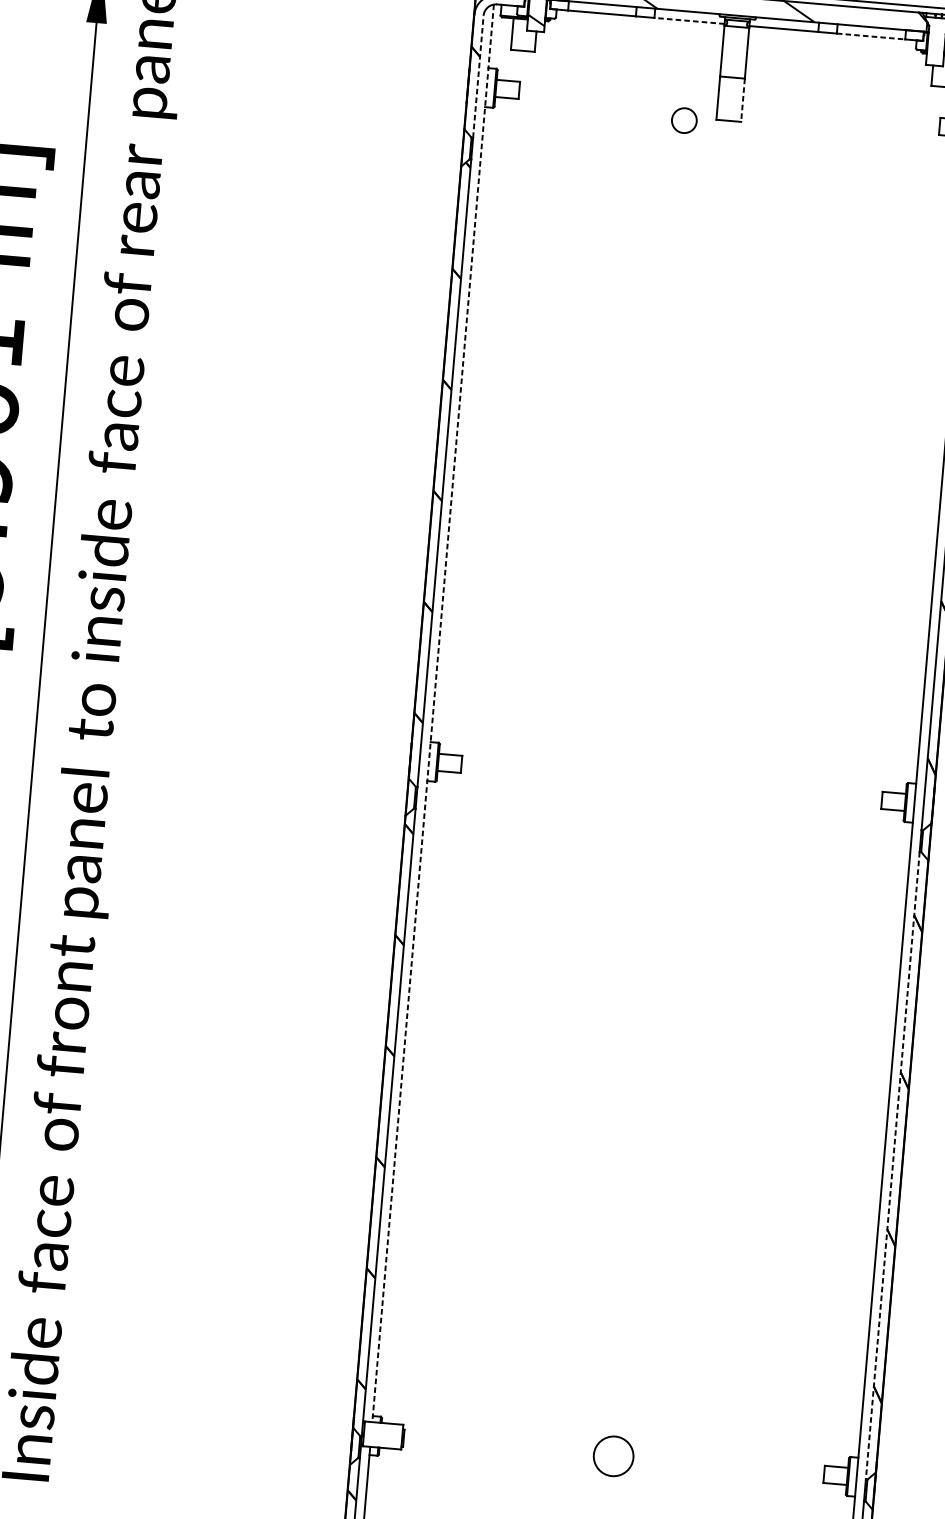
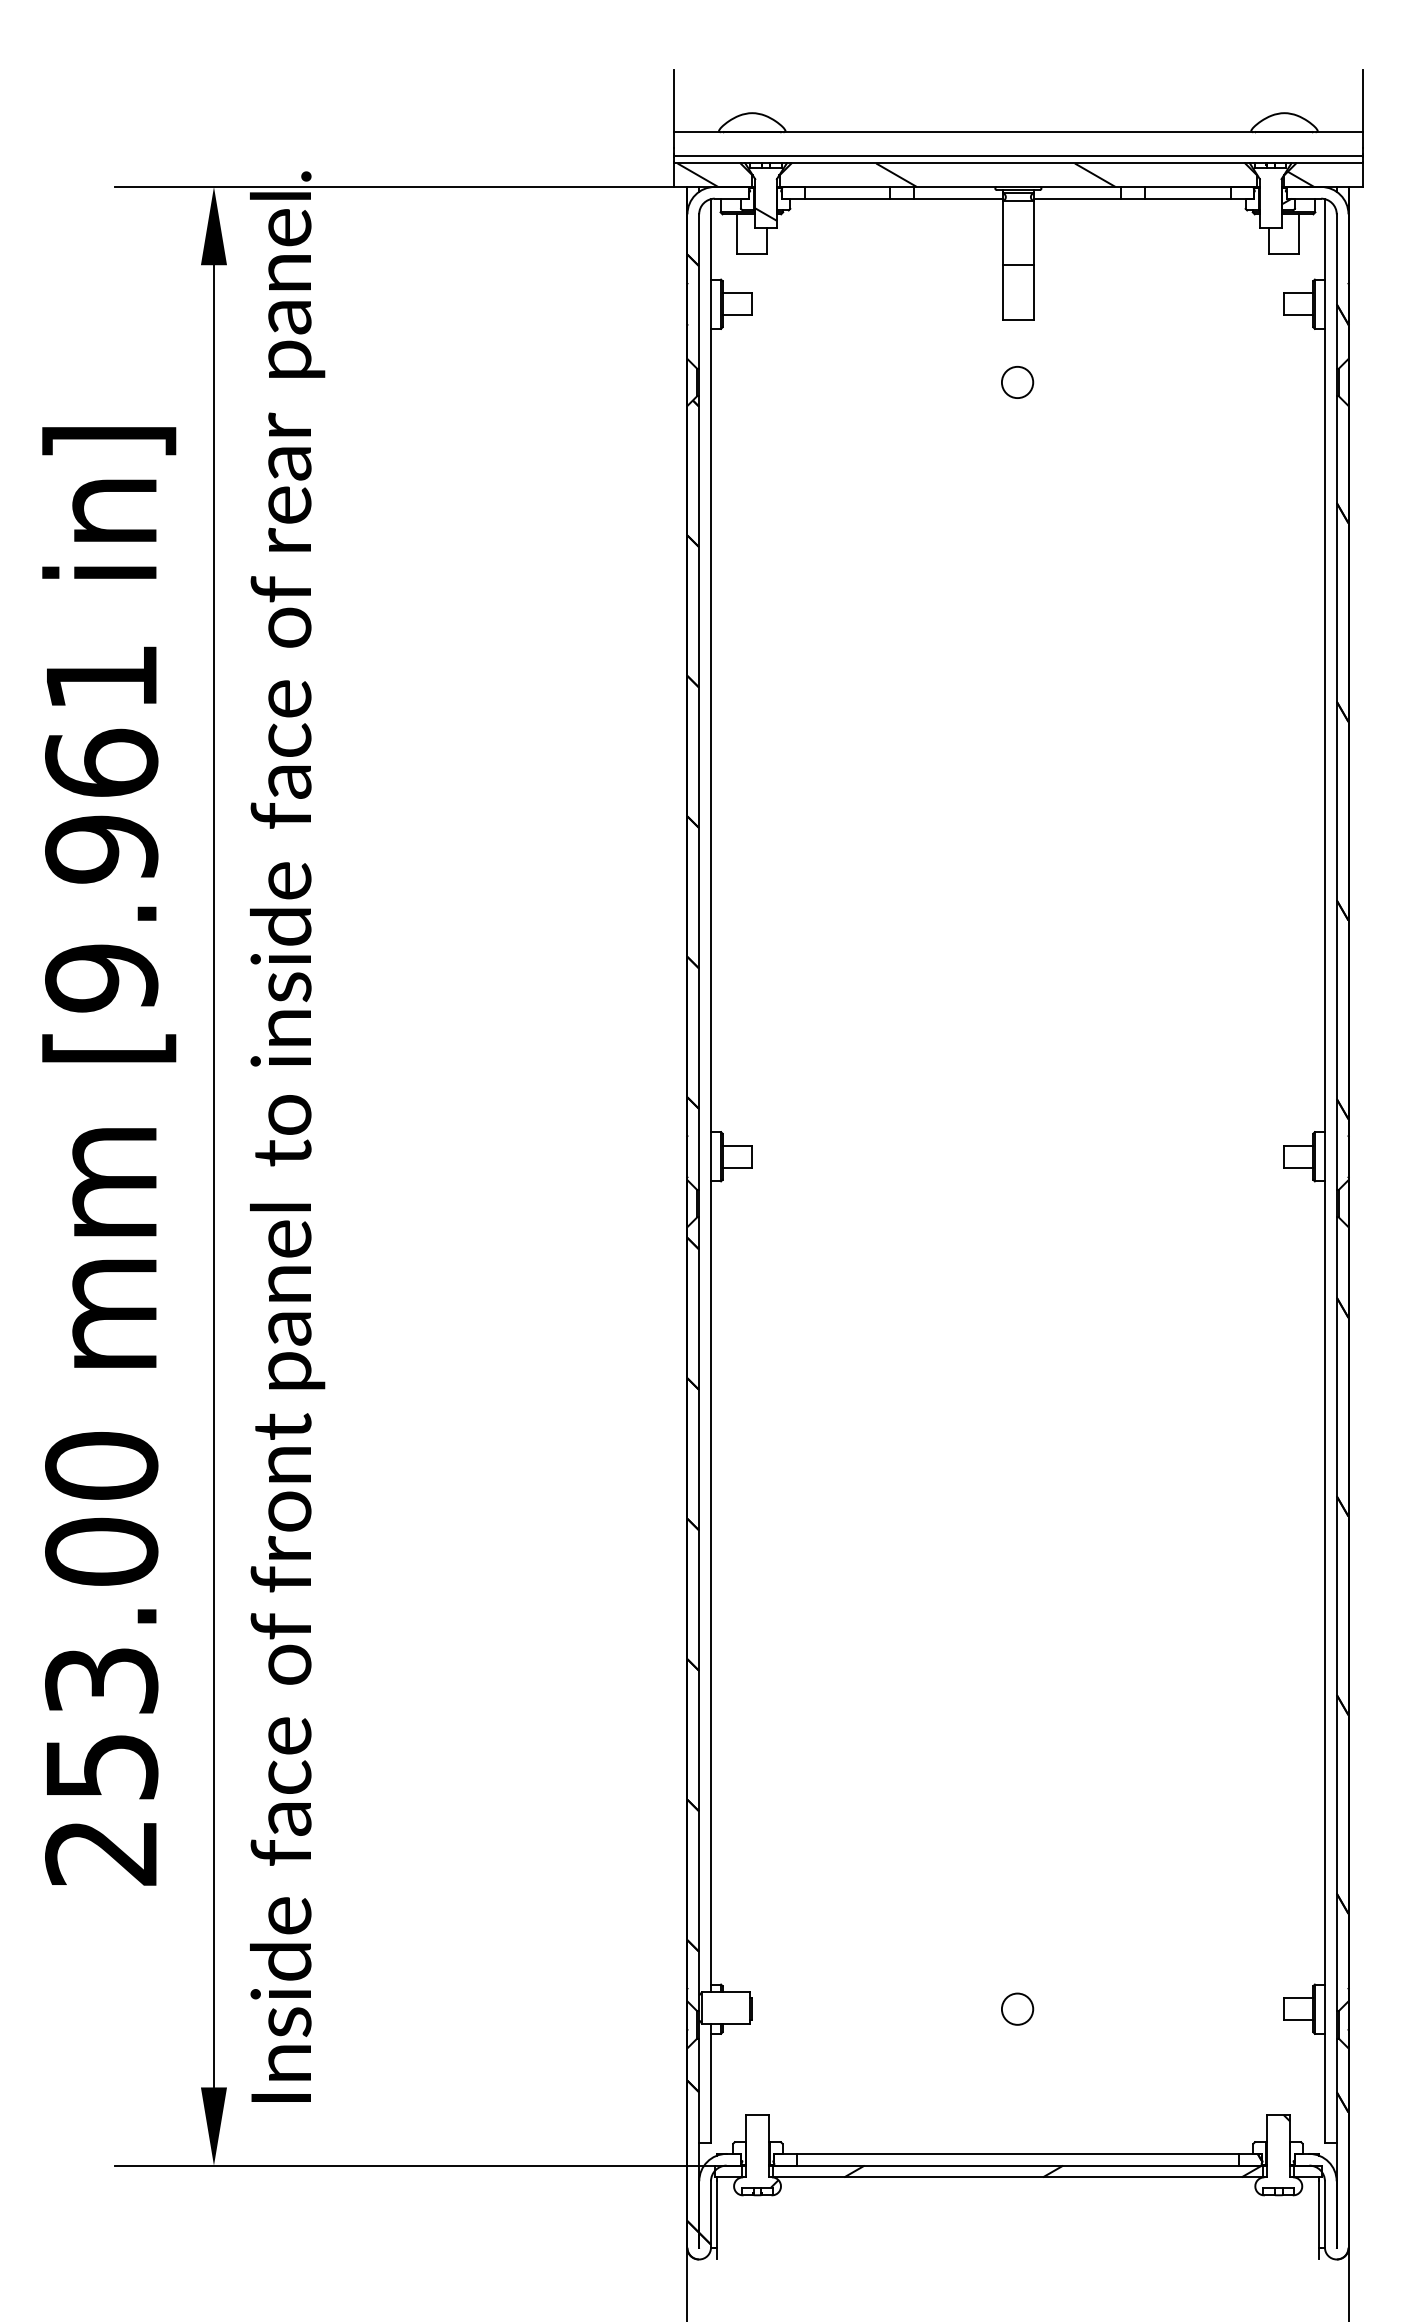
line: (688, 20) -> (957, 198), dashed -> solid
line: (871, 36) -> (1188, 198), dashed -> solid
line: (478, 76) -> (699, 291), dashed -> solid
line: (743, 101) -> (1034, 293), dashed -> solid
circle: (684, 120) -> (1017, 382), moved
line: (432, 713) -> (710, 1095), dashed -> solid
line: (892, 1165) -> (1336, 1614), dashed -> solid
circle: (613, 1455) -> (1017, 2008), size x0.62

